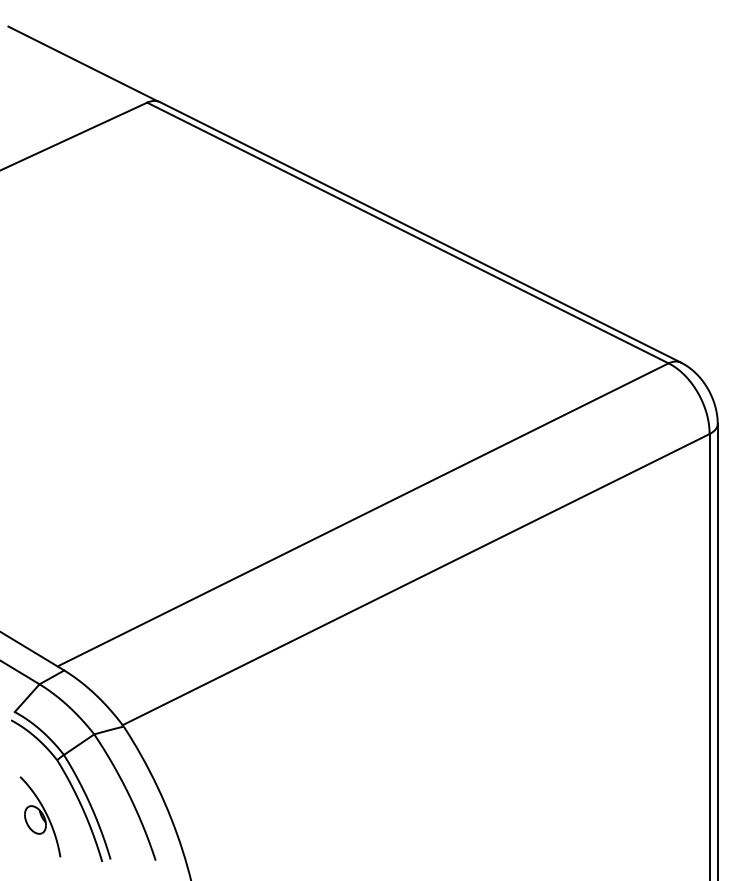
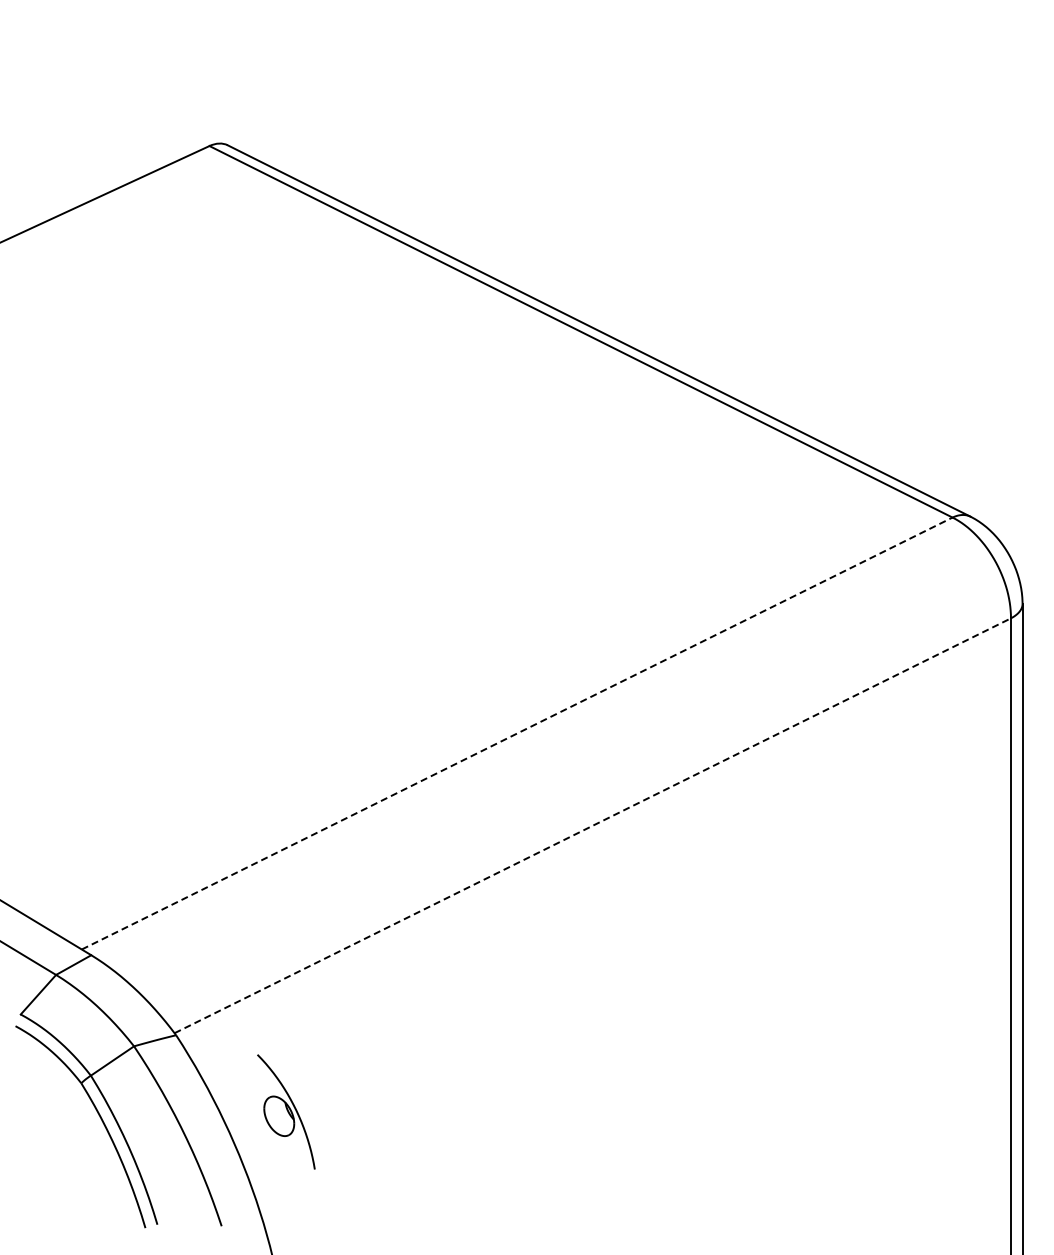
line: (82, 63) -> (117, 90), removed
line: (363, 514) -> (517, 733), solid -> dashed
line: (415, 579) -> (592, 825), solid -> dashed
part: (40, 816) -> (286, 1111), moved

